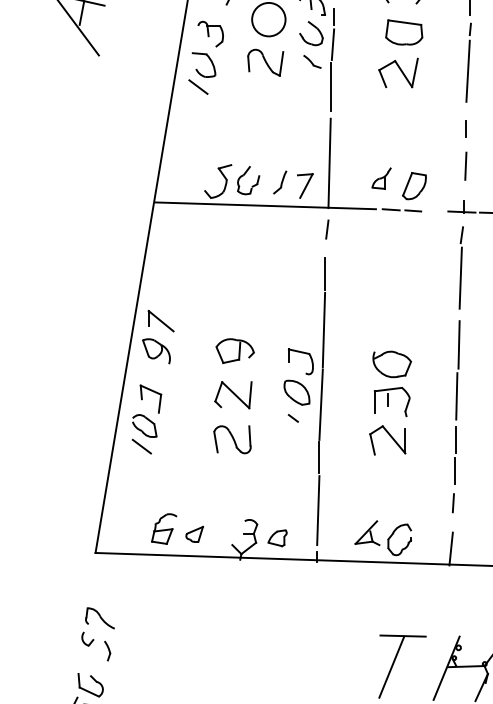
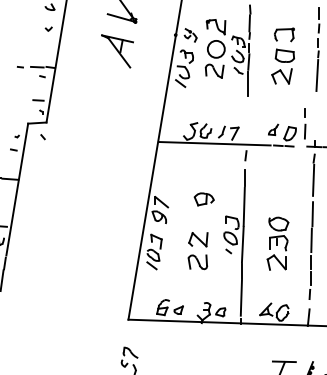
line: (466, 150) -> (305, 123), moved
line: (328, 161) -> (246, 121), removed
part: (233, 351) -> (203, 199), moved

